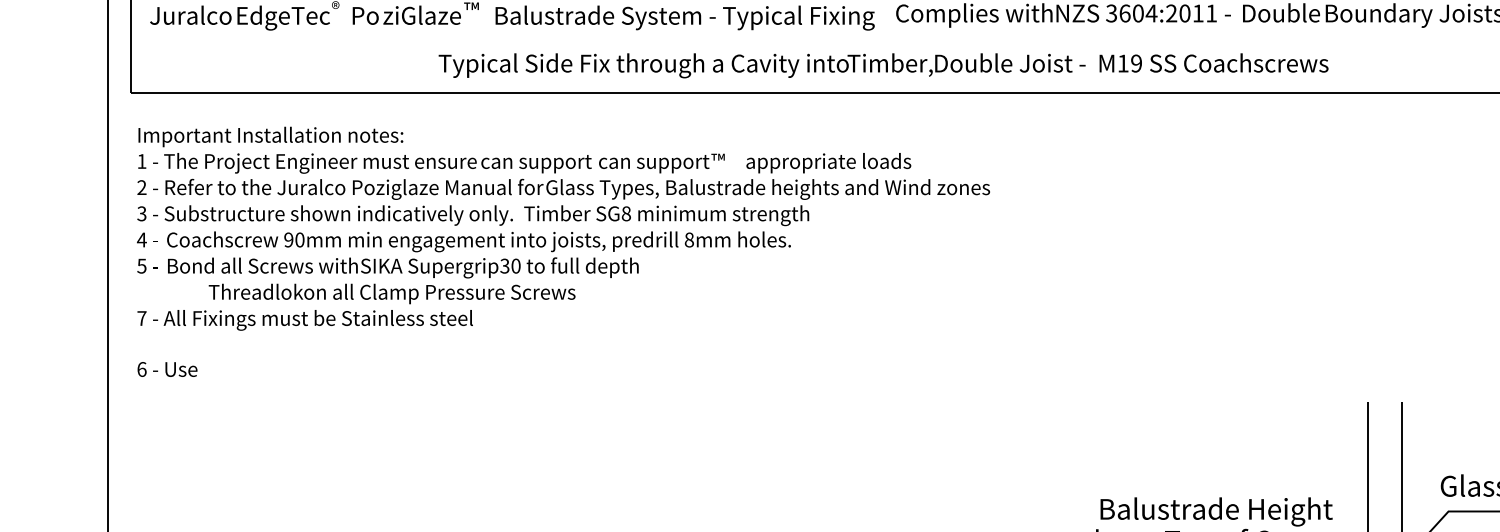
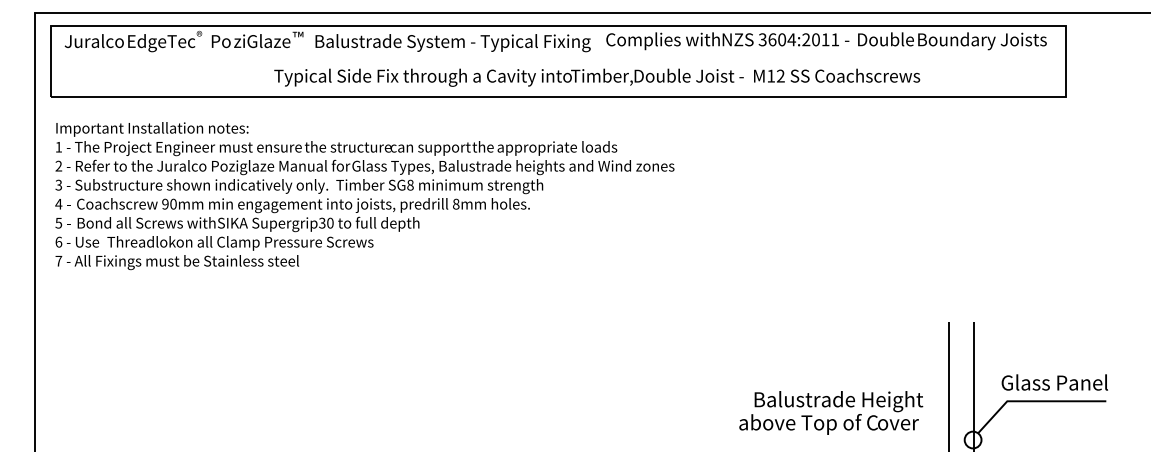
text: (1136, 64) -> (780, 76), M19 -> M12
text: (725, 160) -> (482, 146), ™ -> the
text: (539, 163) -> (347, 148), can support -> the structure
text: (167, 368) -> (77, 241), moved

